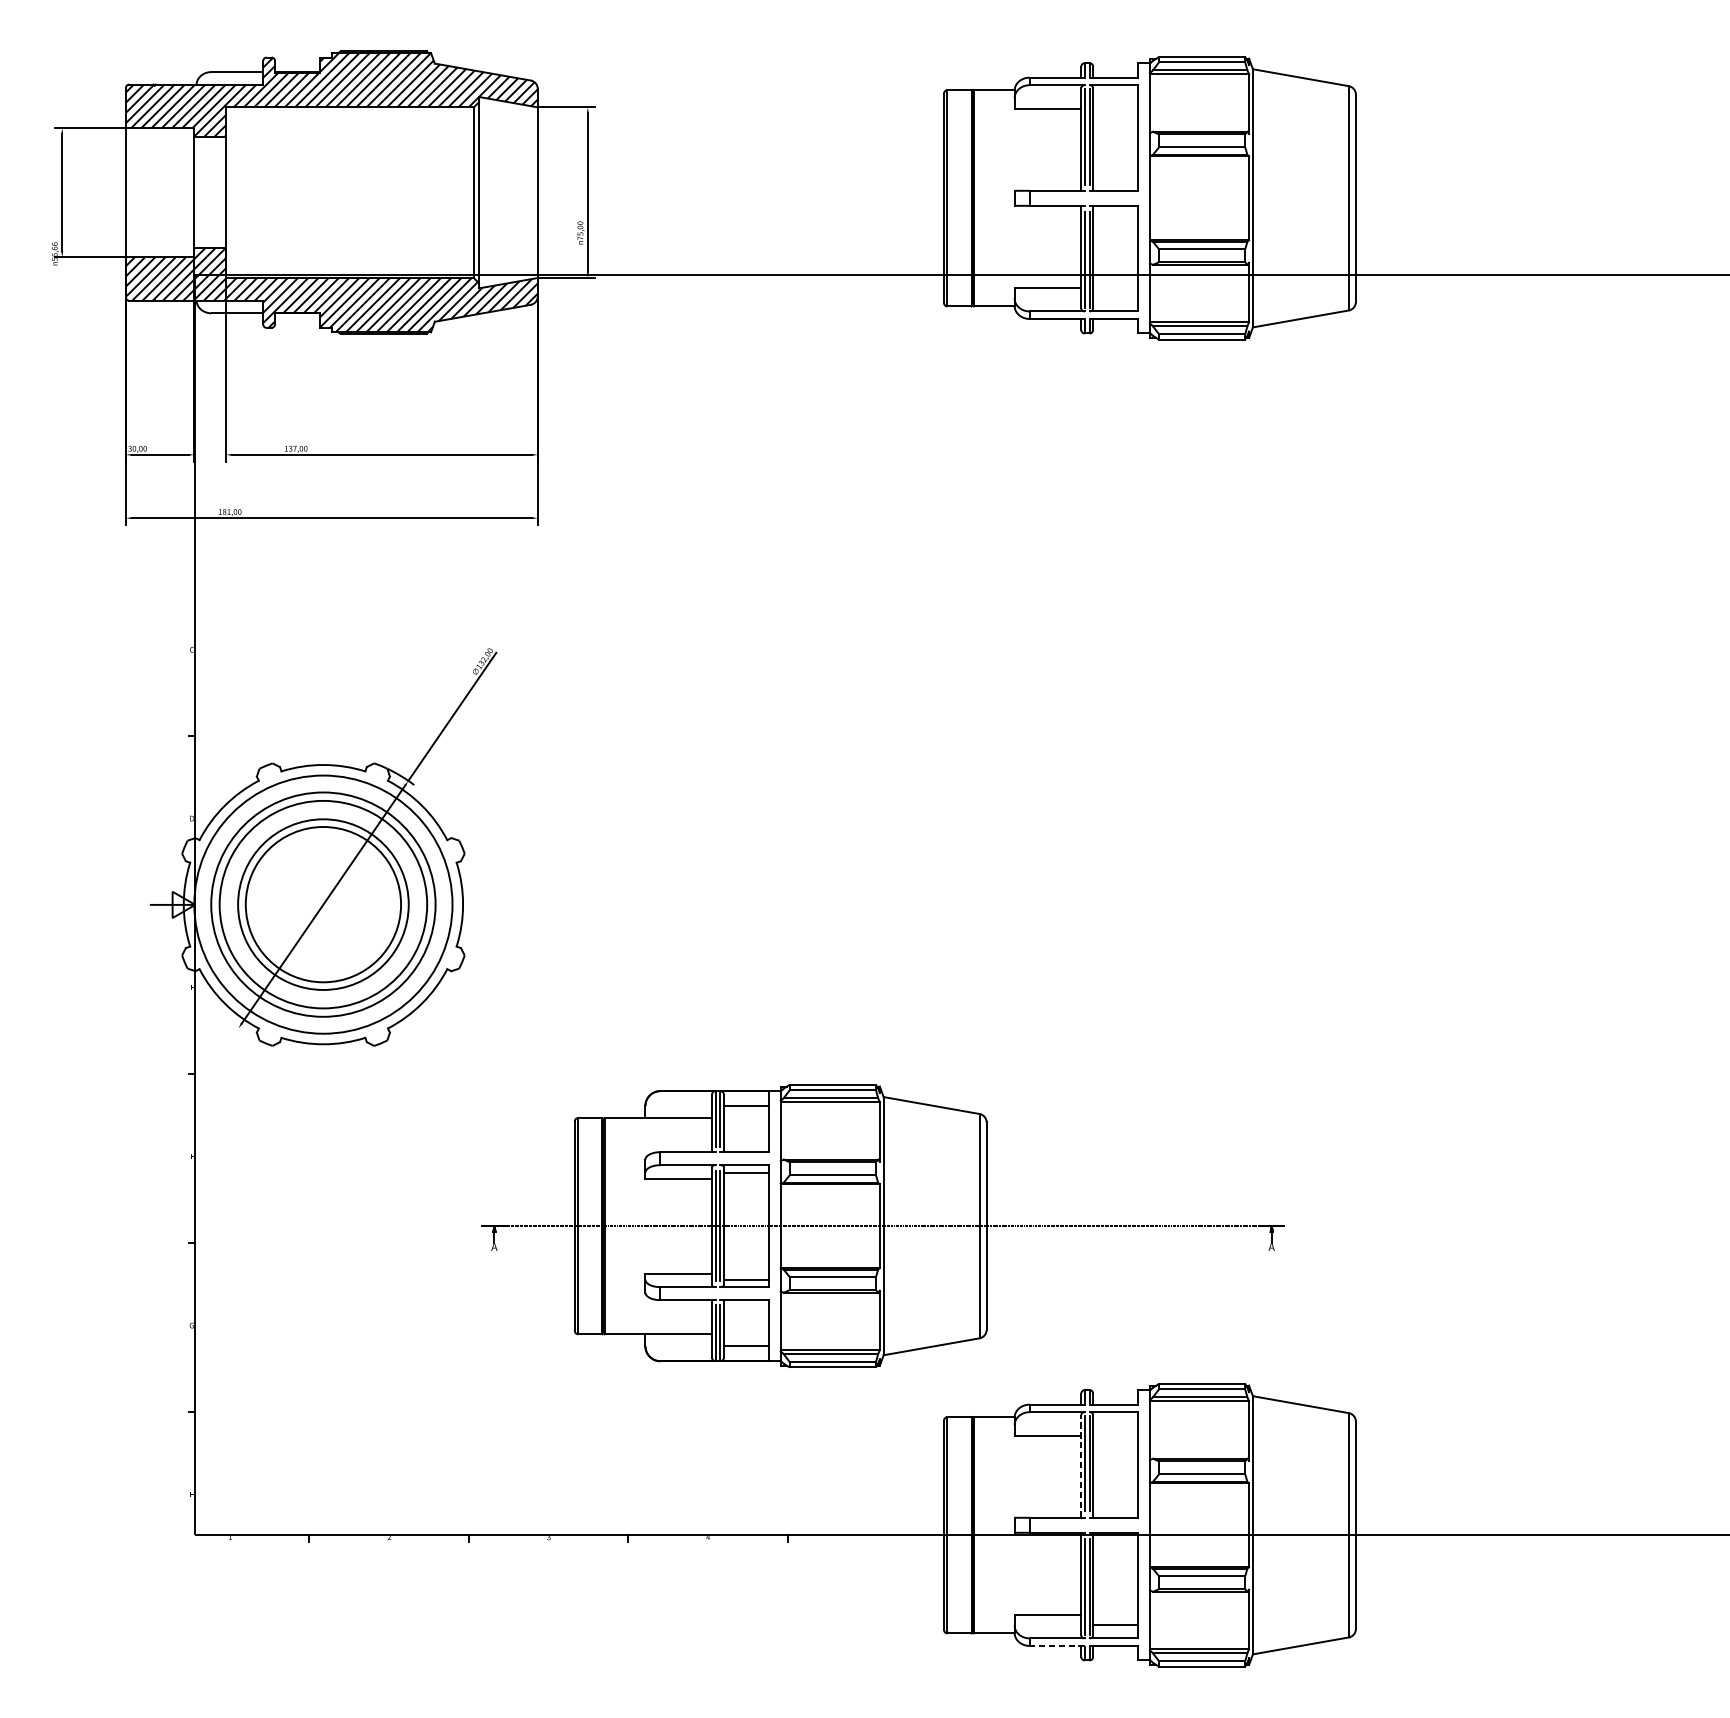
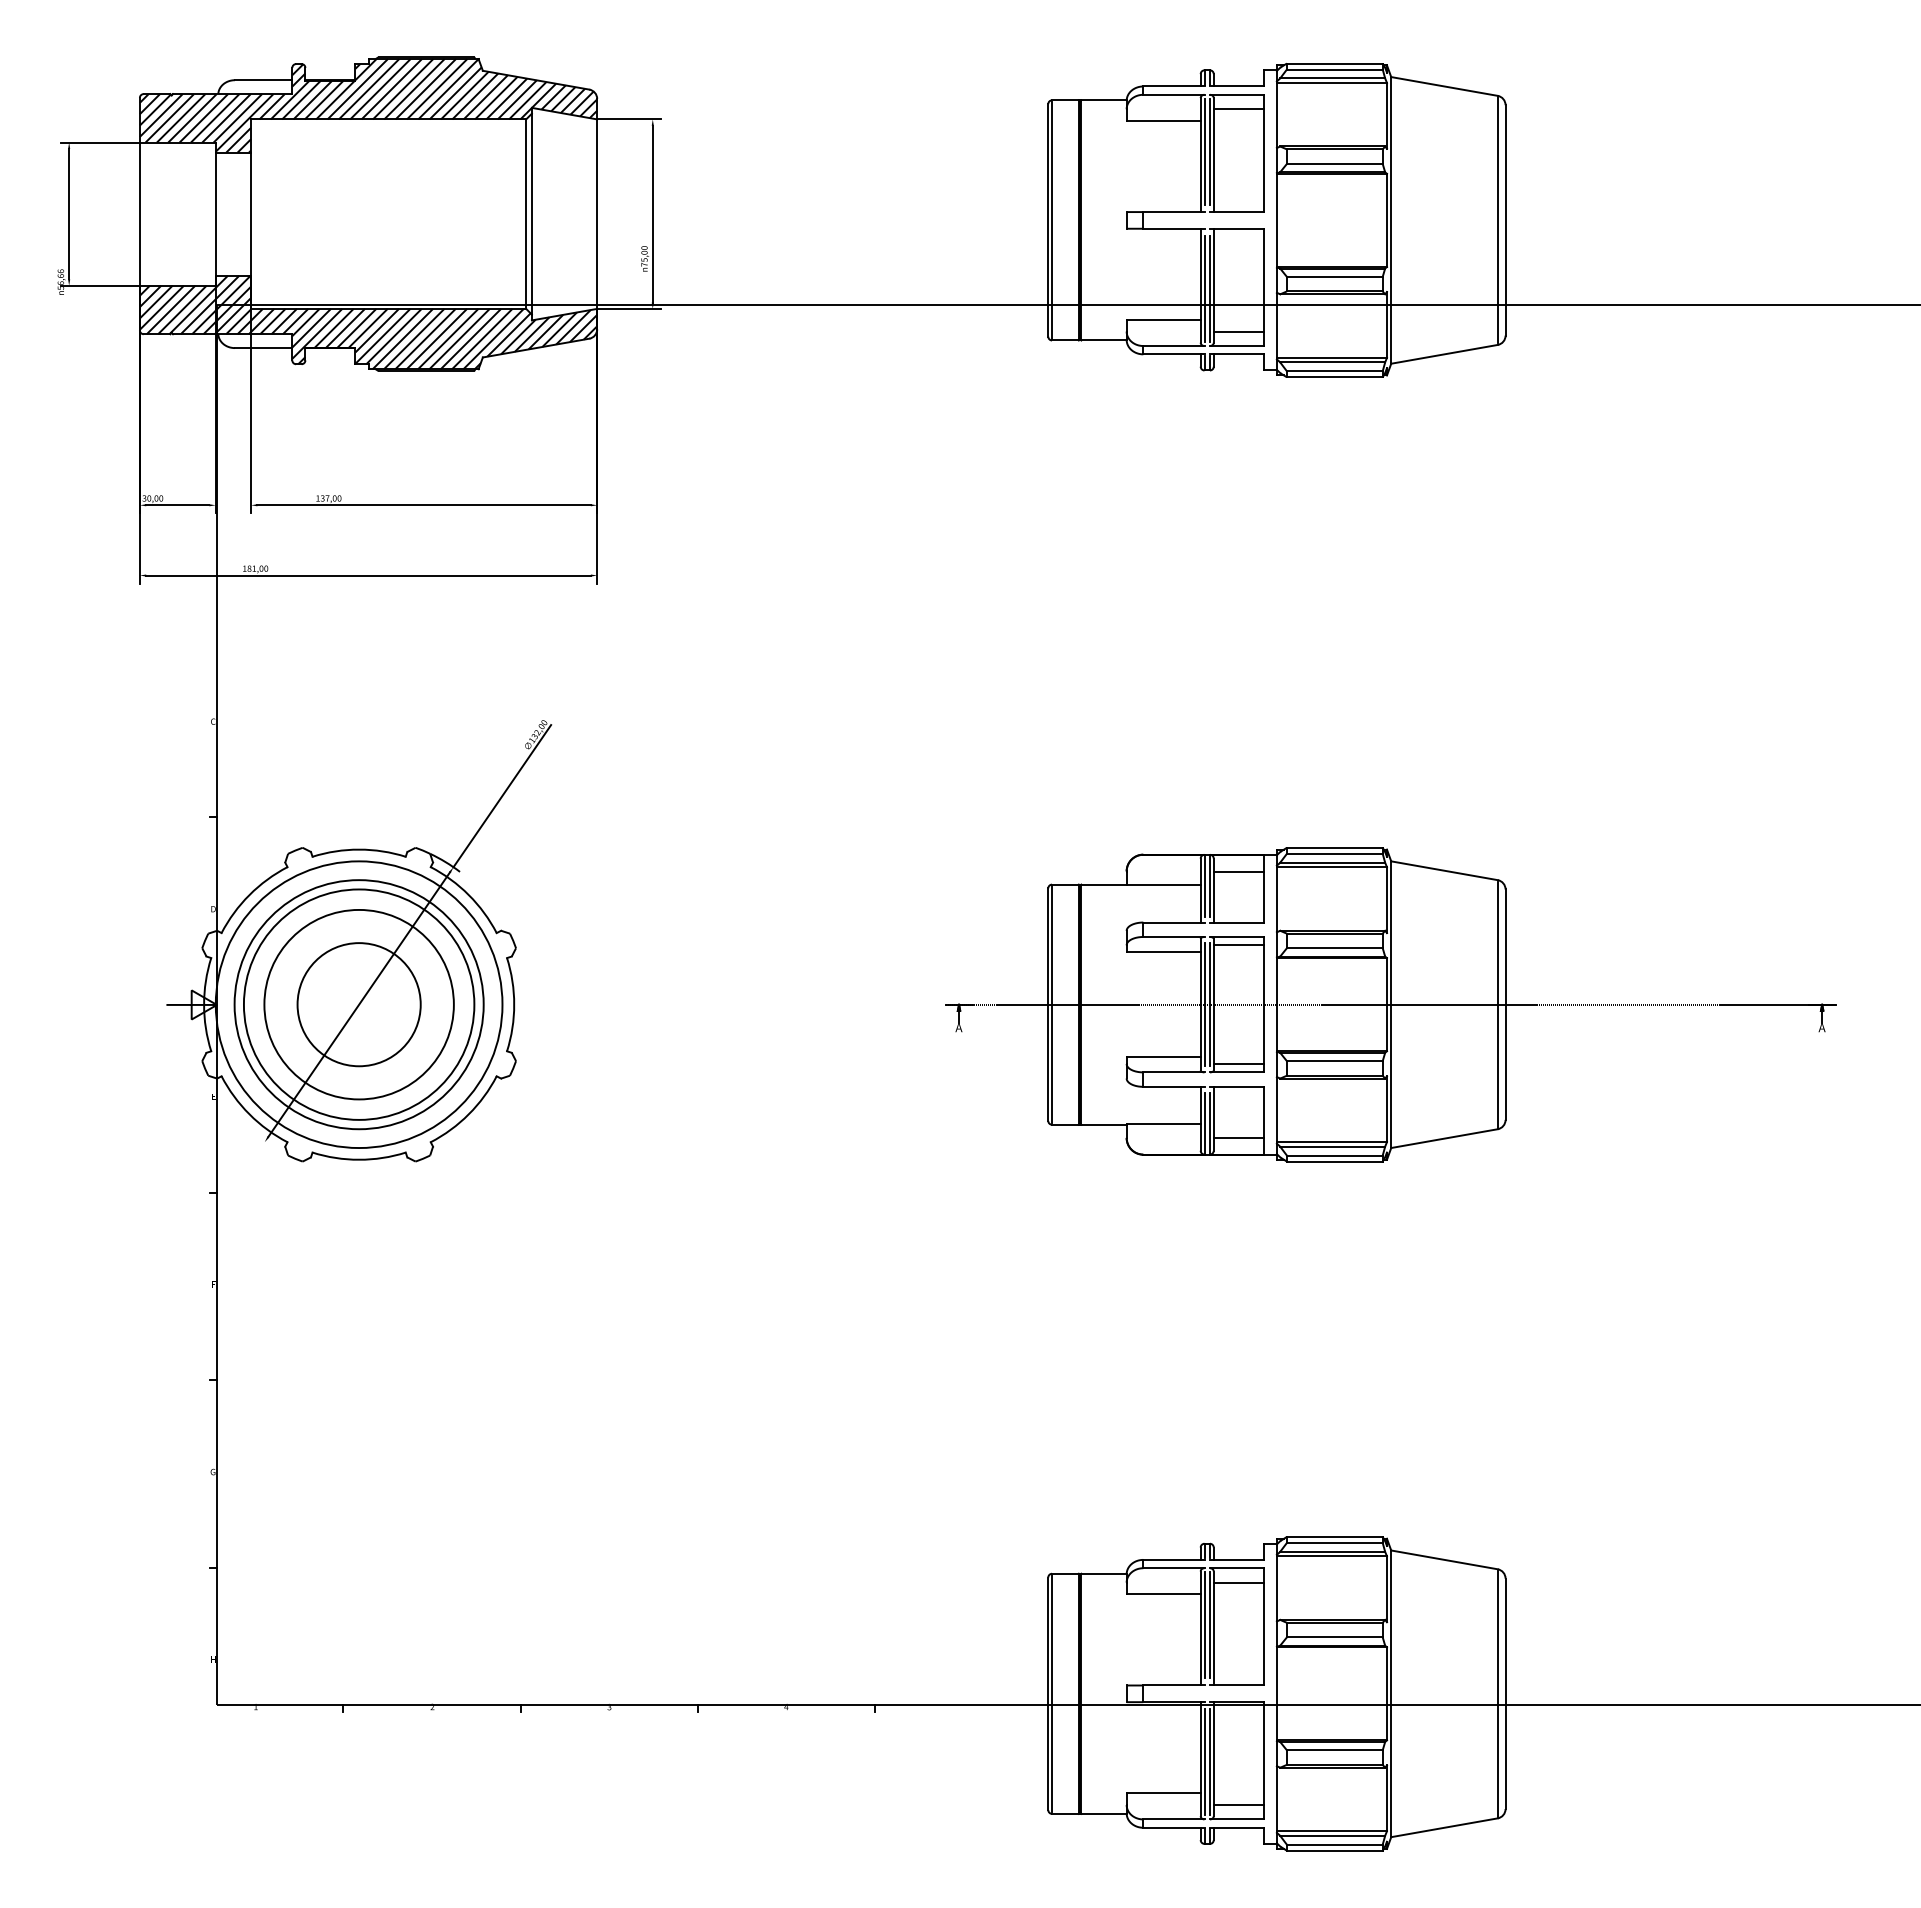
line: (1115, 98) -> (1238, 109), added
line: (1115, 298) -> (1238, 331), added
circle: (322, 904) -> (358, 1004), size x0.71
part: (883, 1225) -> (1390, 1004), moved
line: (1115, 1425) -> (1238, 1582), added
line: (1081, 1466) -> (1200, 1628), dashed -> solid
line: (1056, 1645) -> (1173, 1827), dashed -> solid

